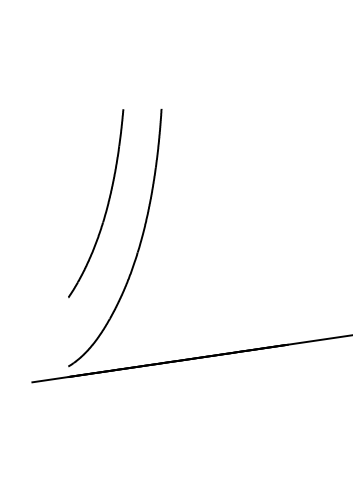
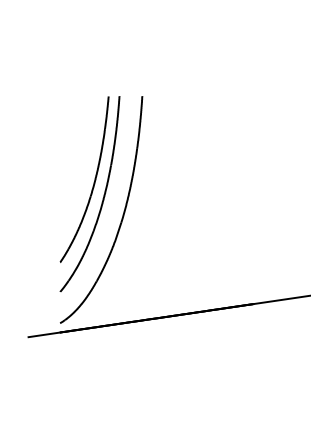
part: (116, 225) -> (102, 198), added

